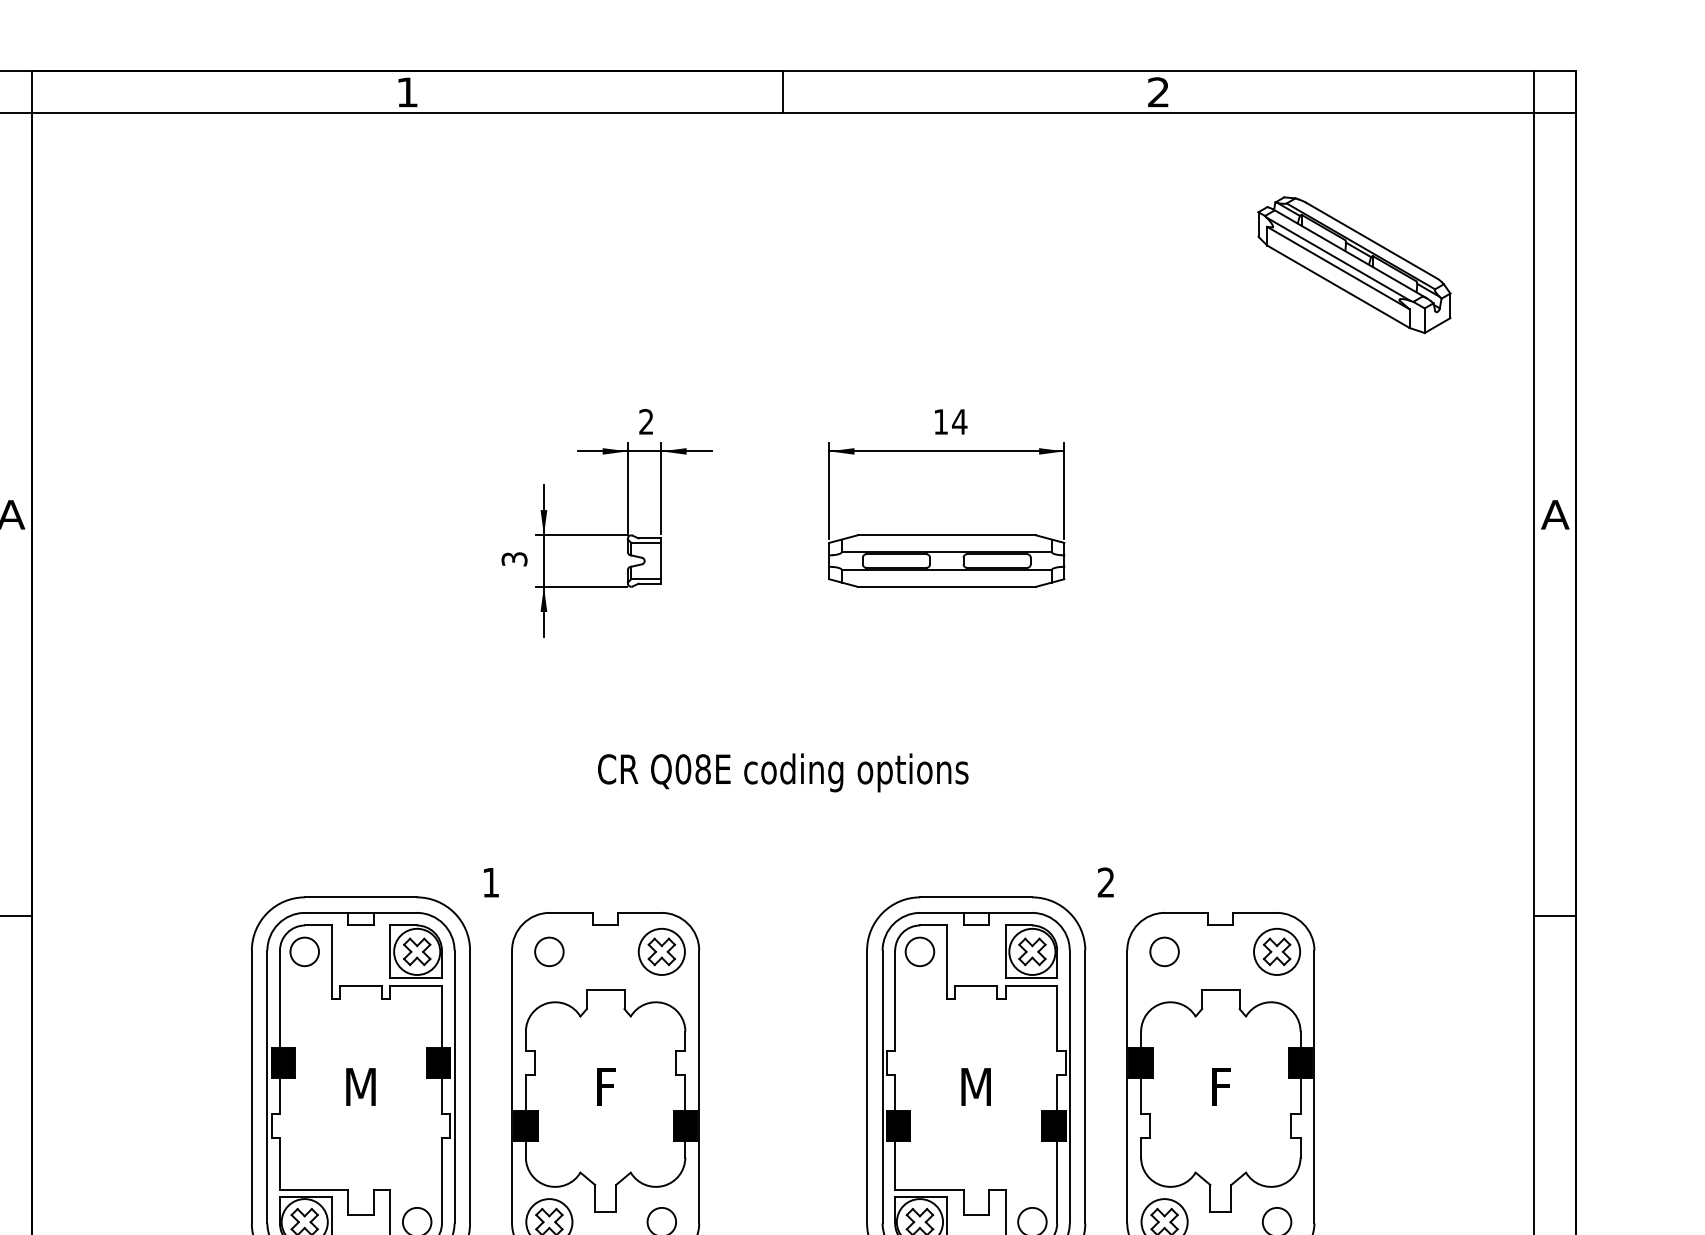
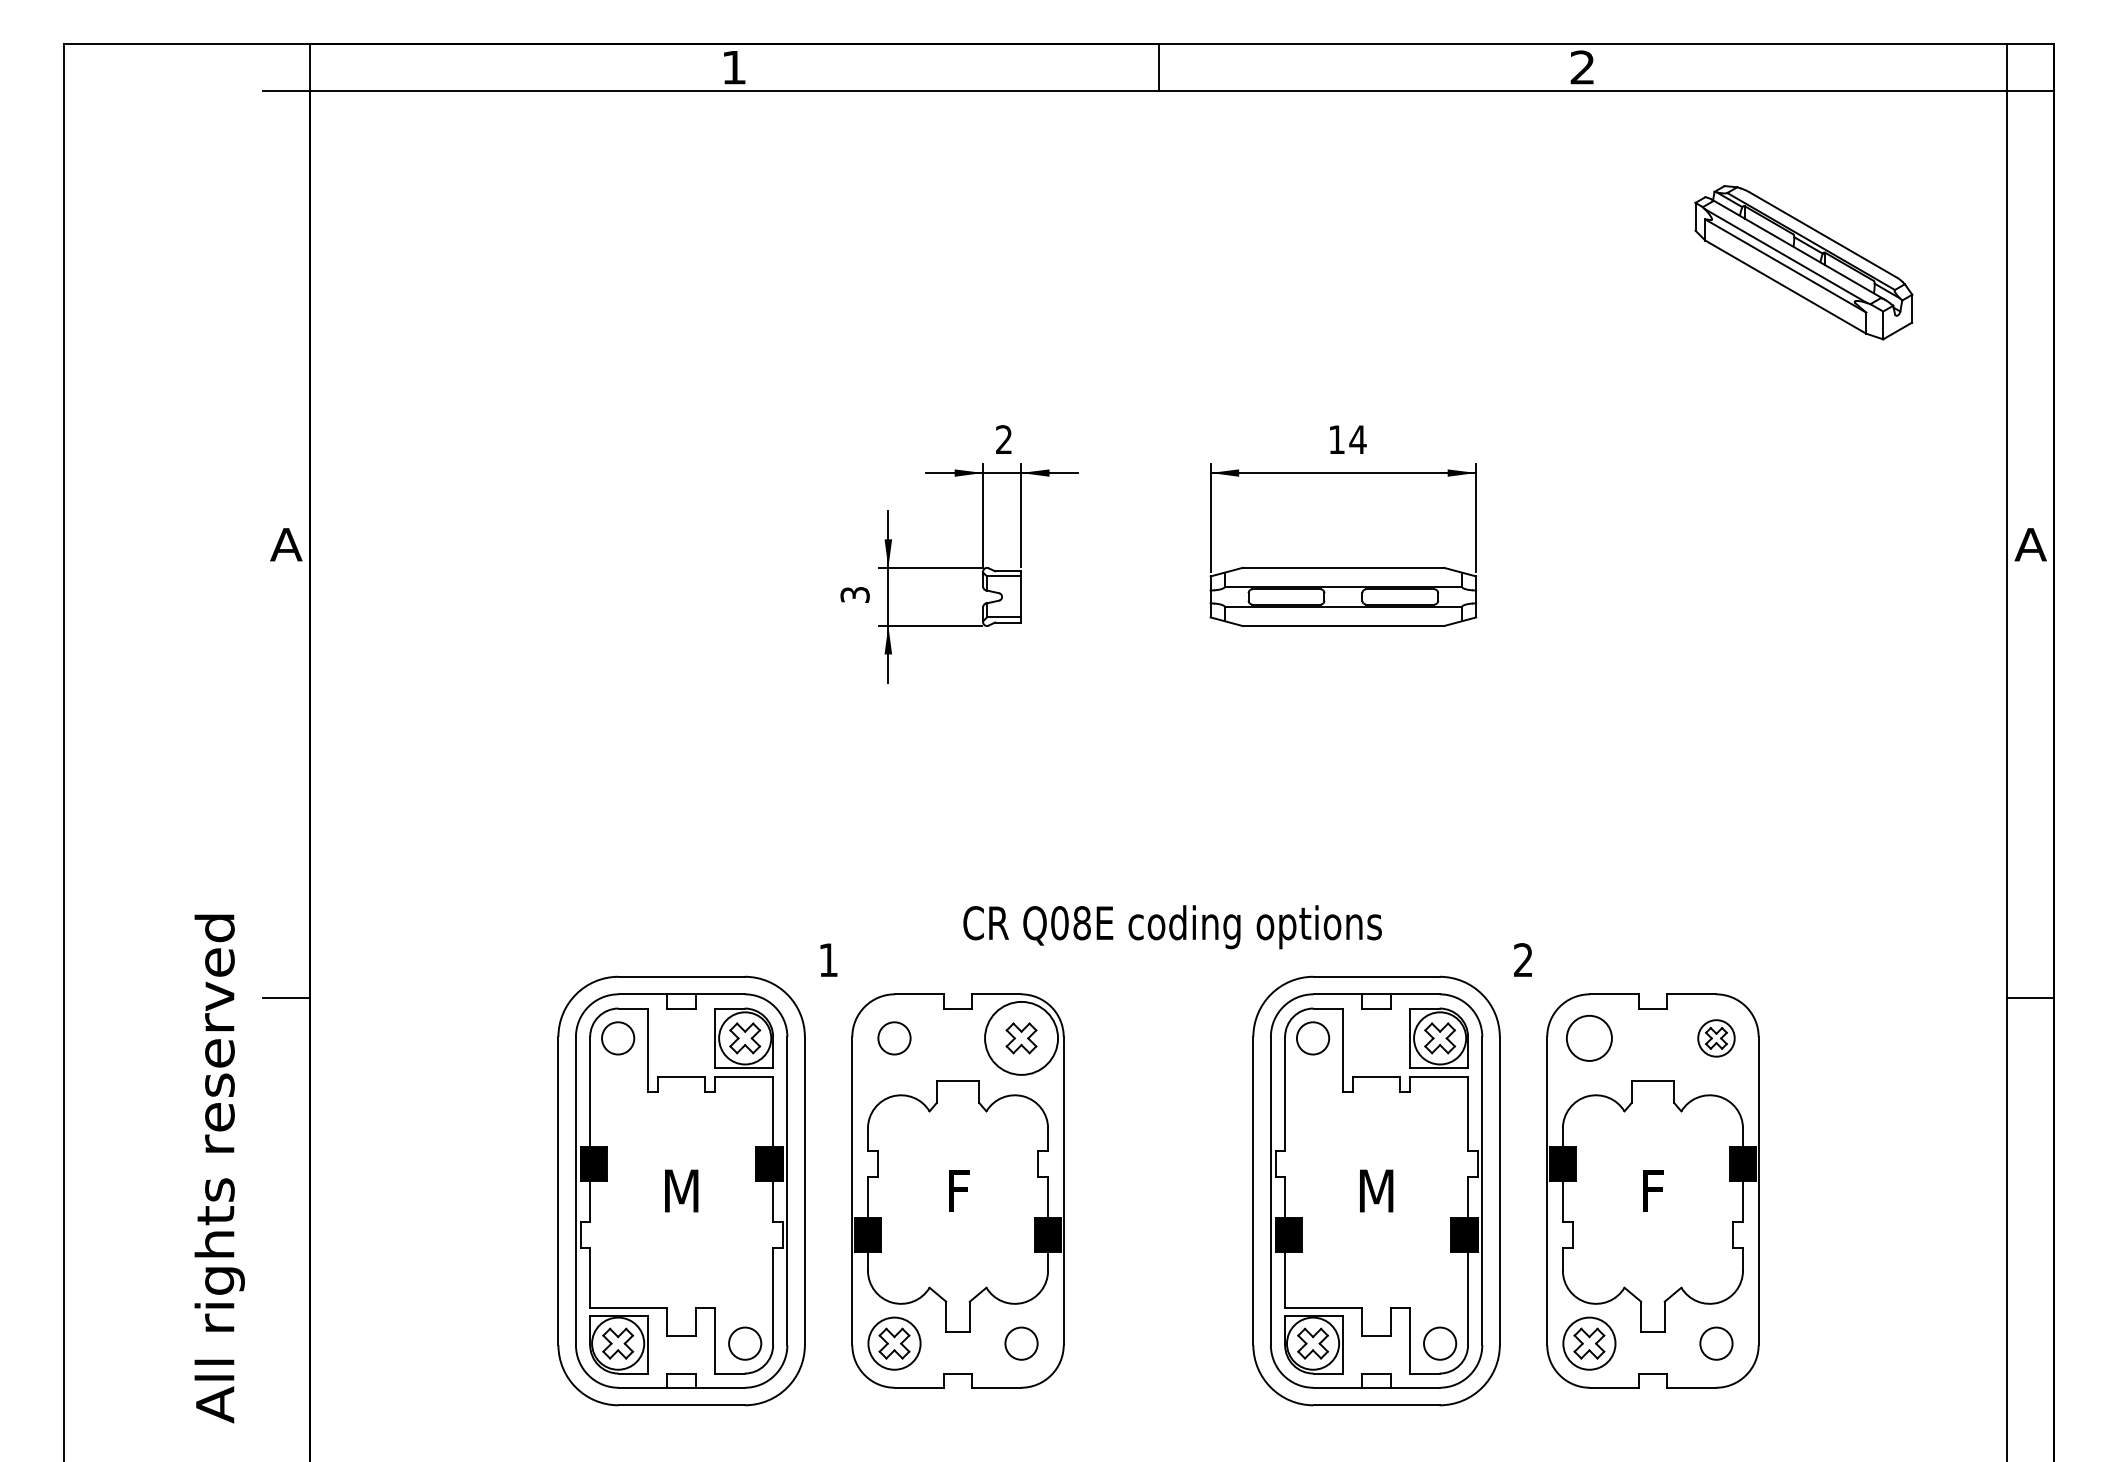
text: (783, 773) -> (1172, 927), moved
circle: (661, 951) -> (1021, 1038), size x1.4
circle: (1164, 951) -> (1589, 1038), size x1.4
part: (1277, 951) -> (1716, 1038), size x0.7

